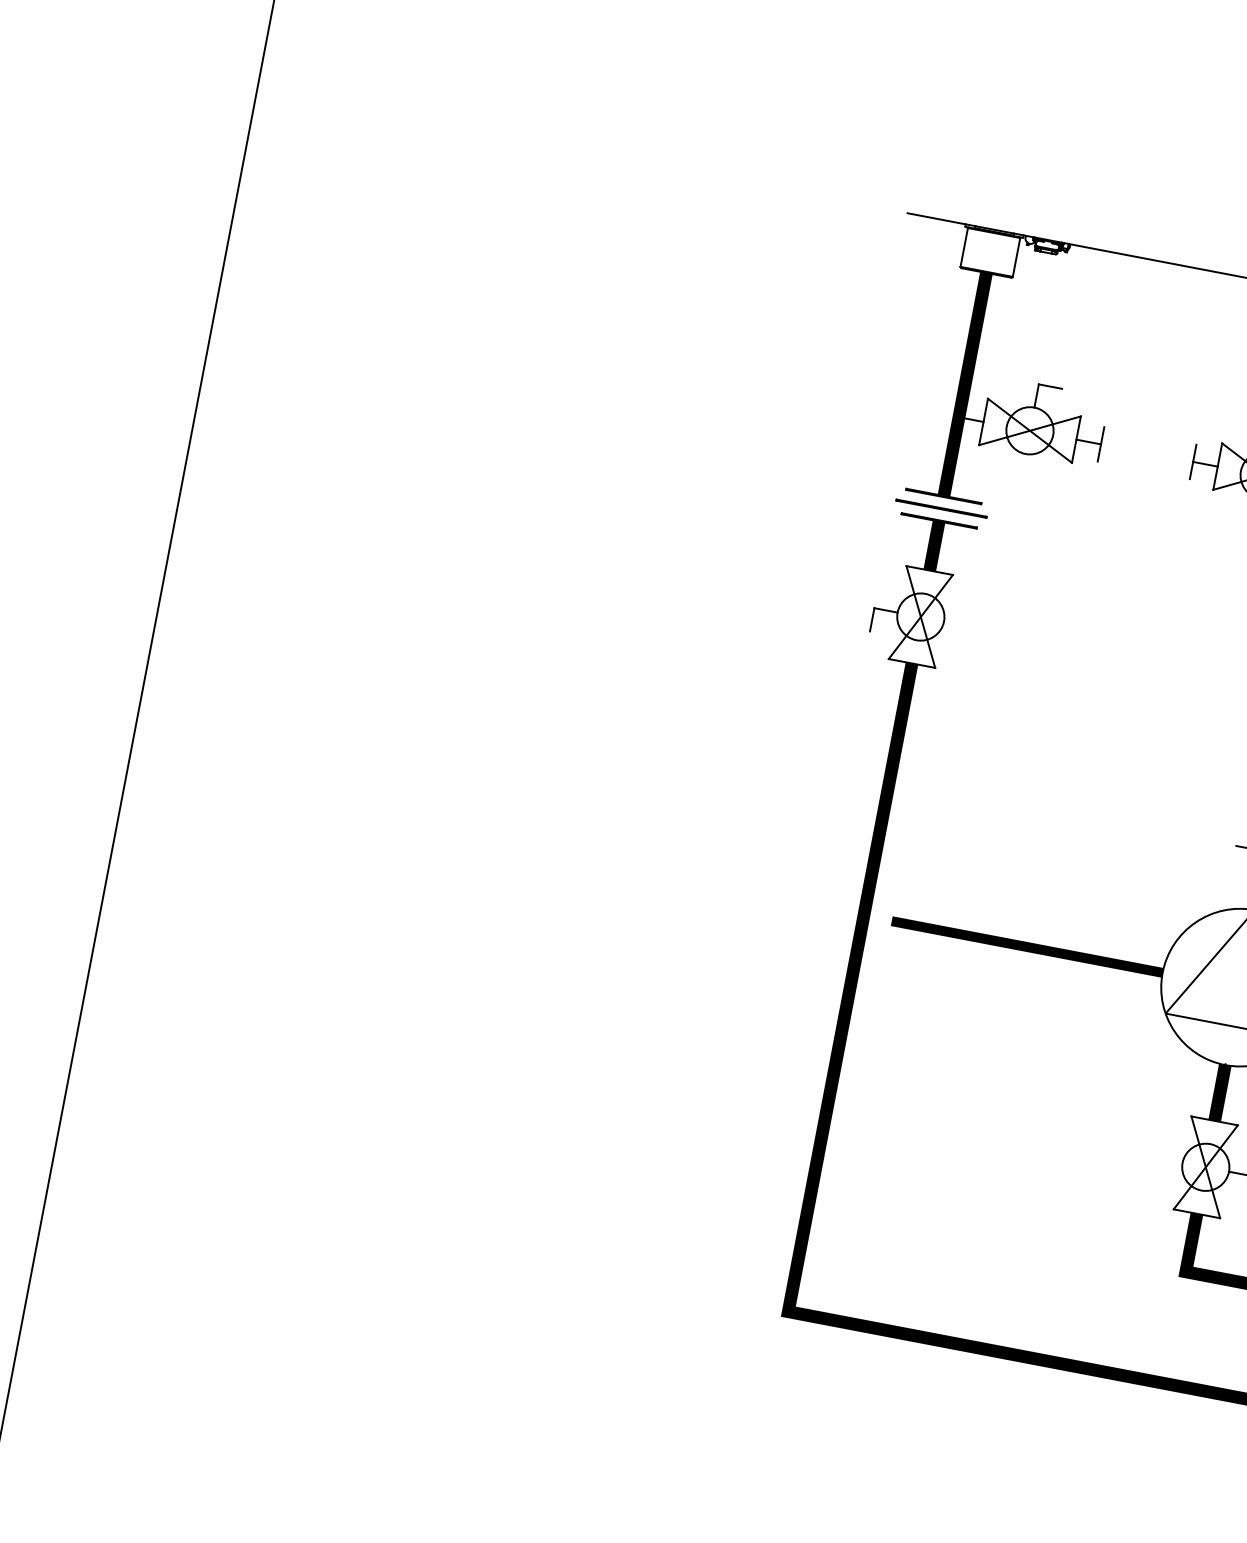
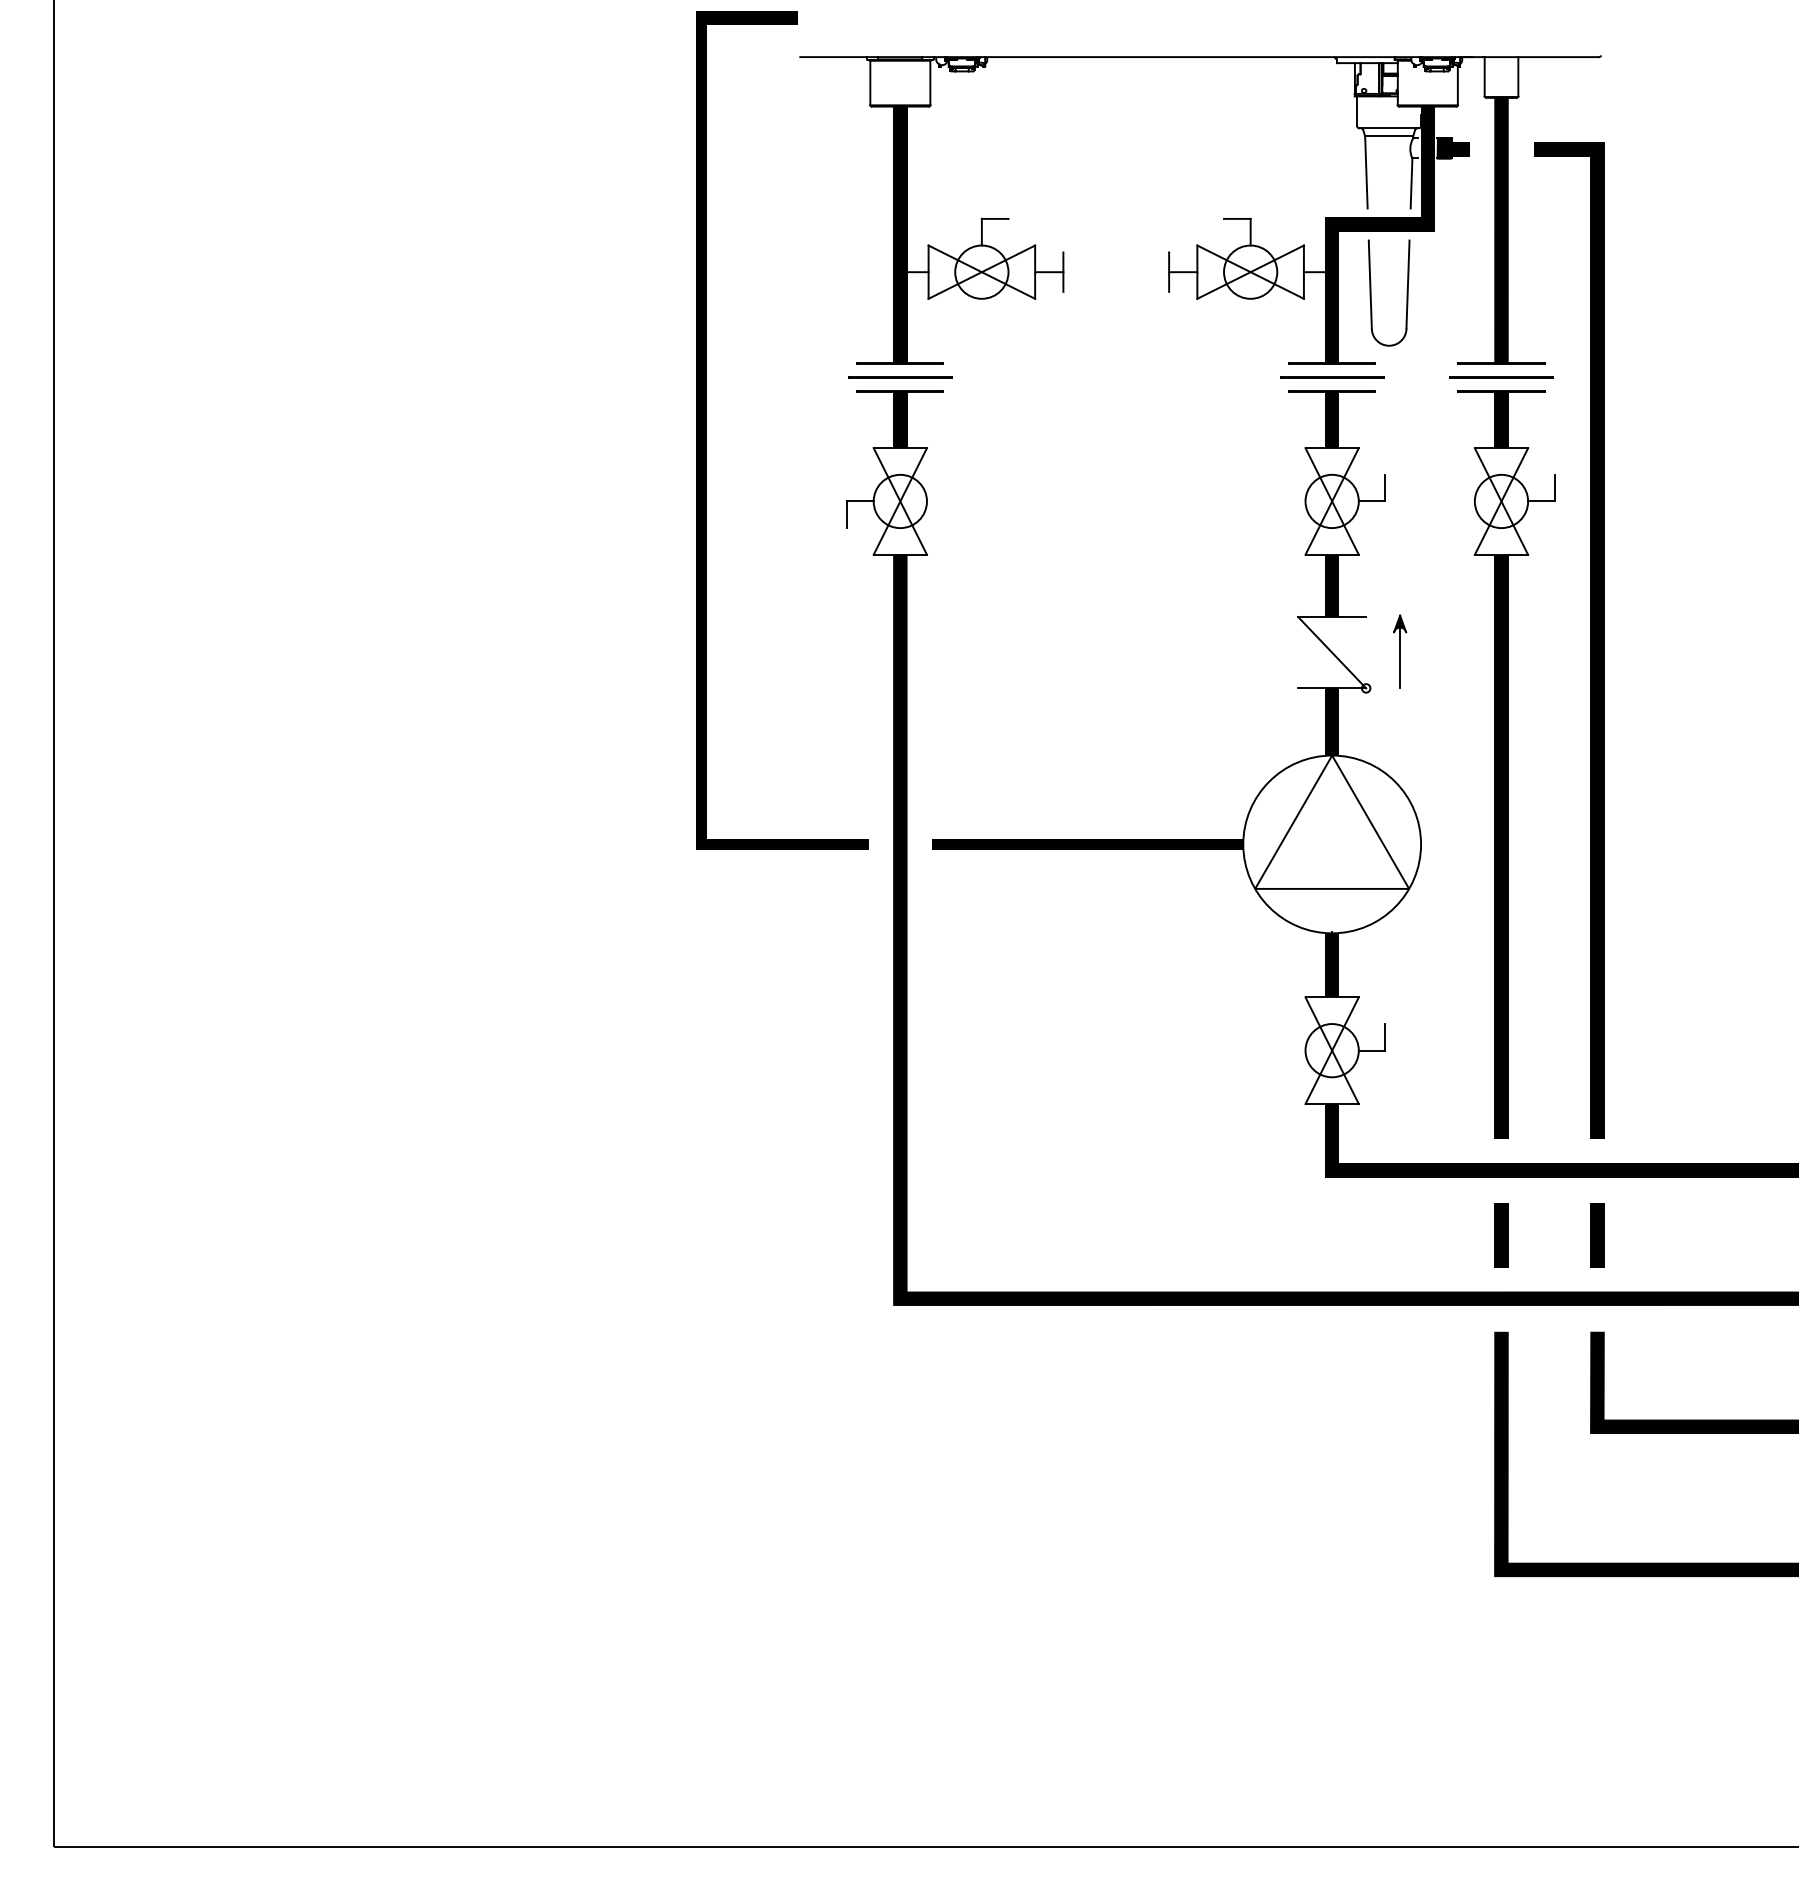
line: (763, 522) -> (706, 430), added

